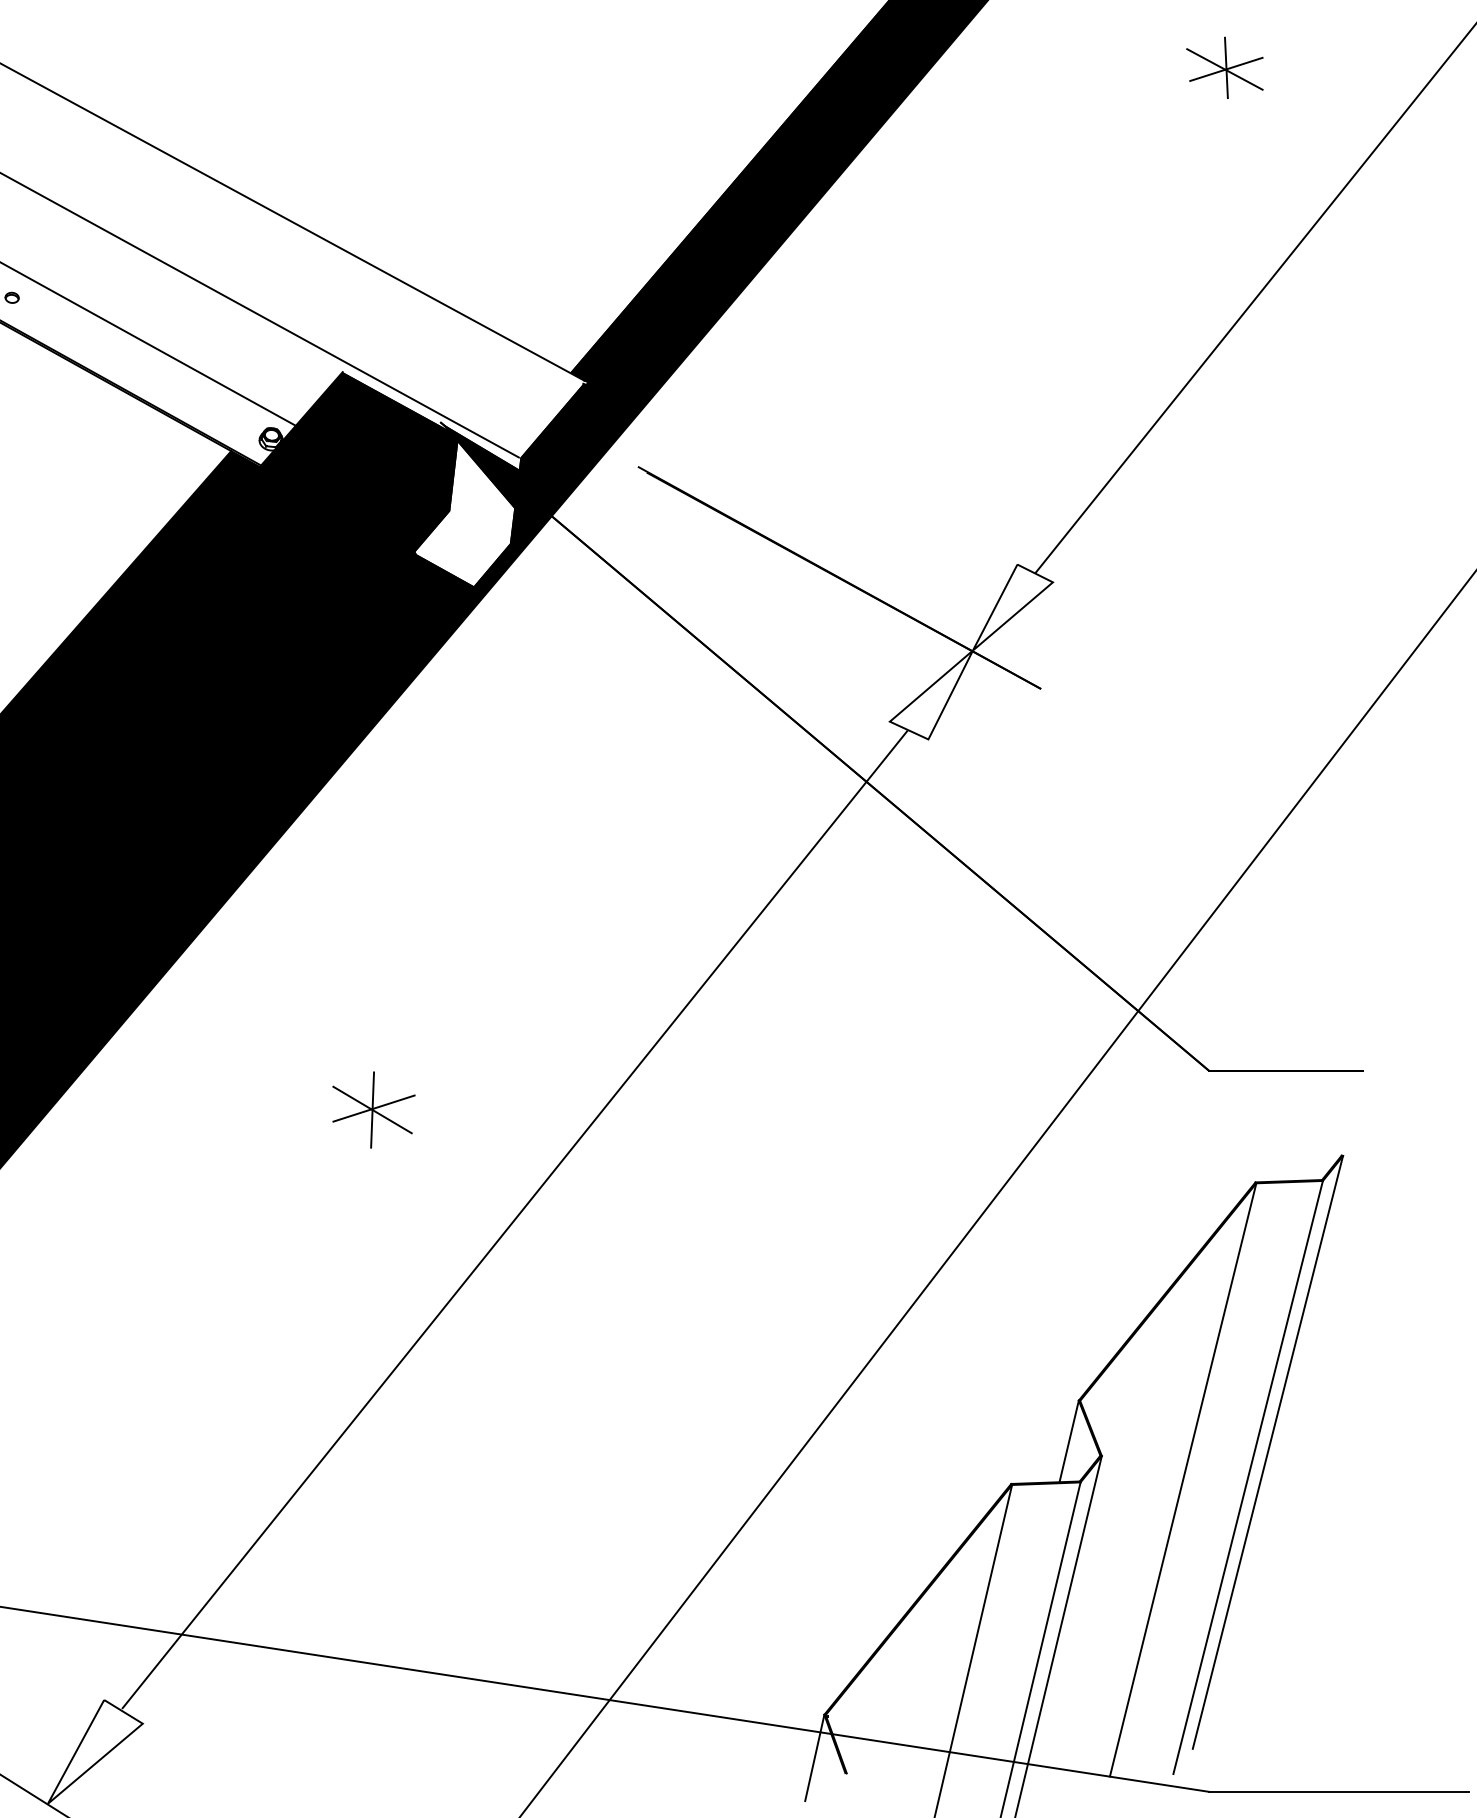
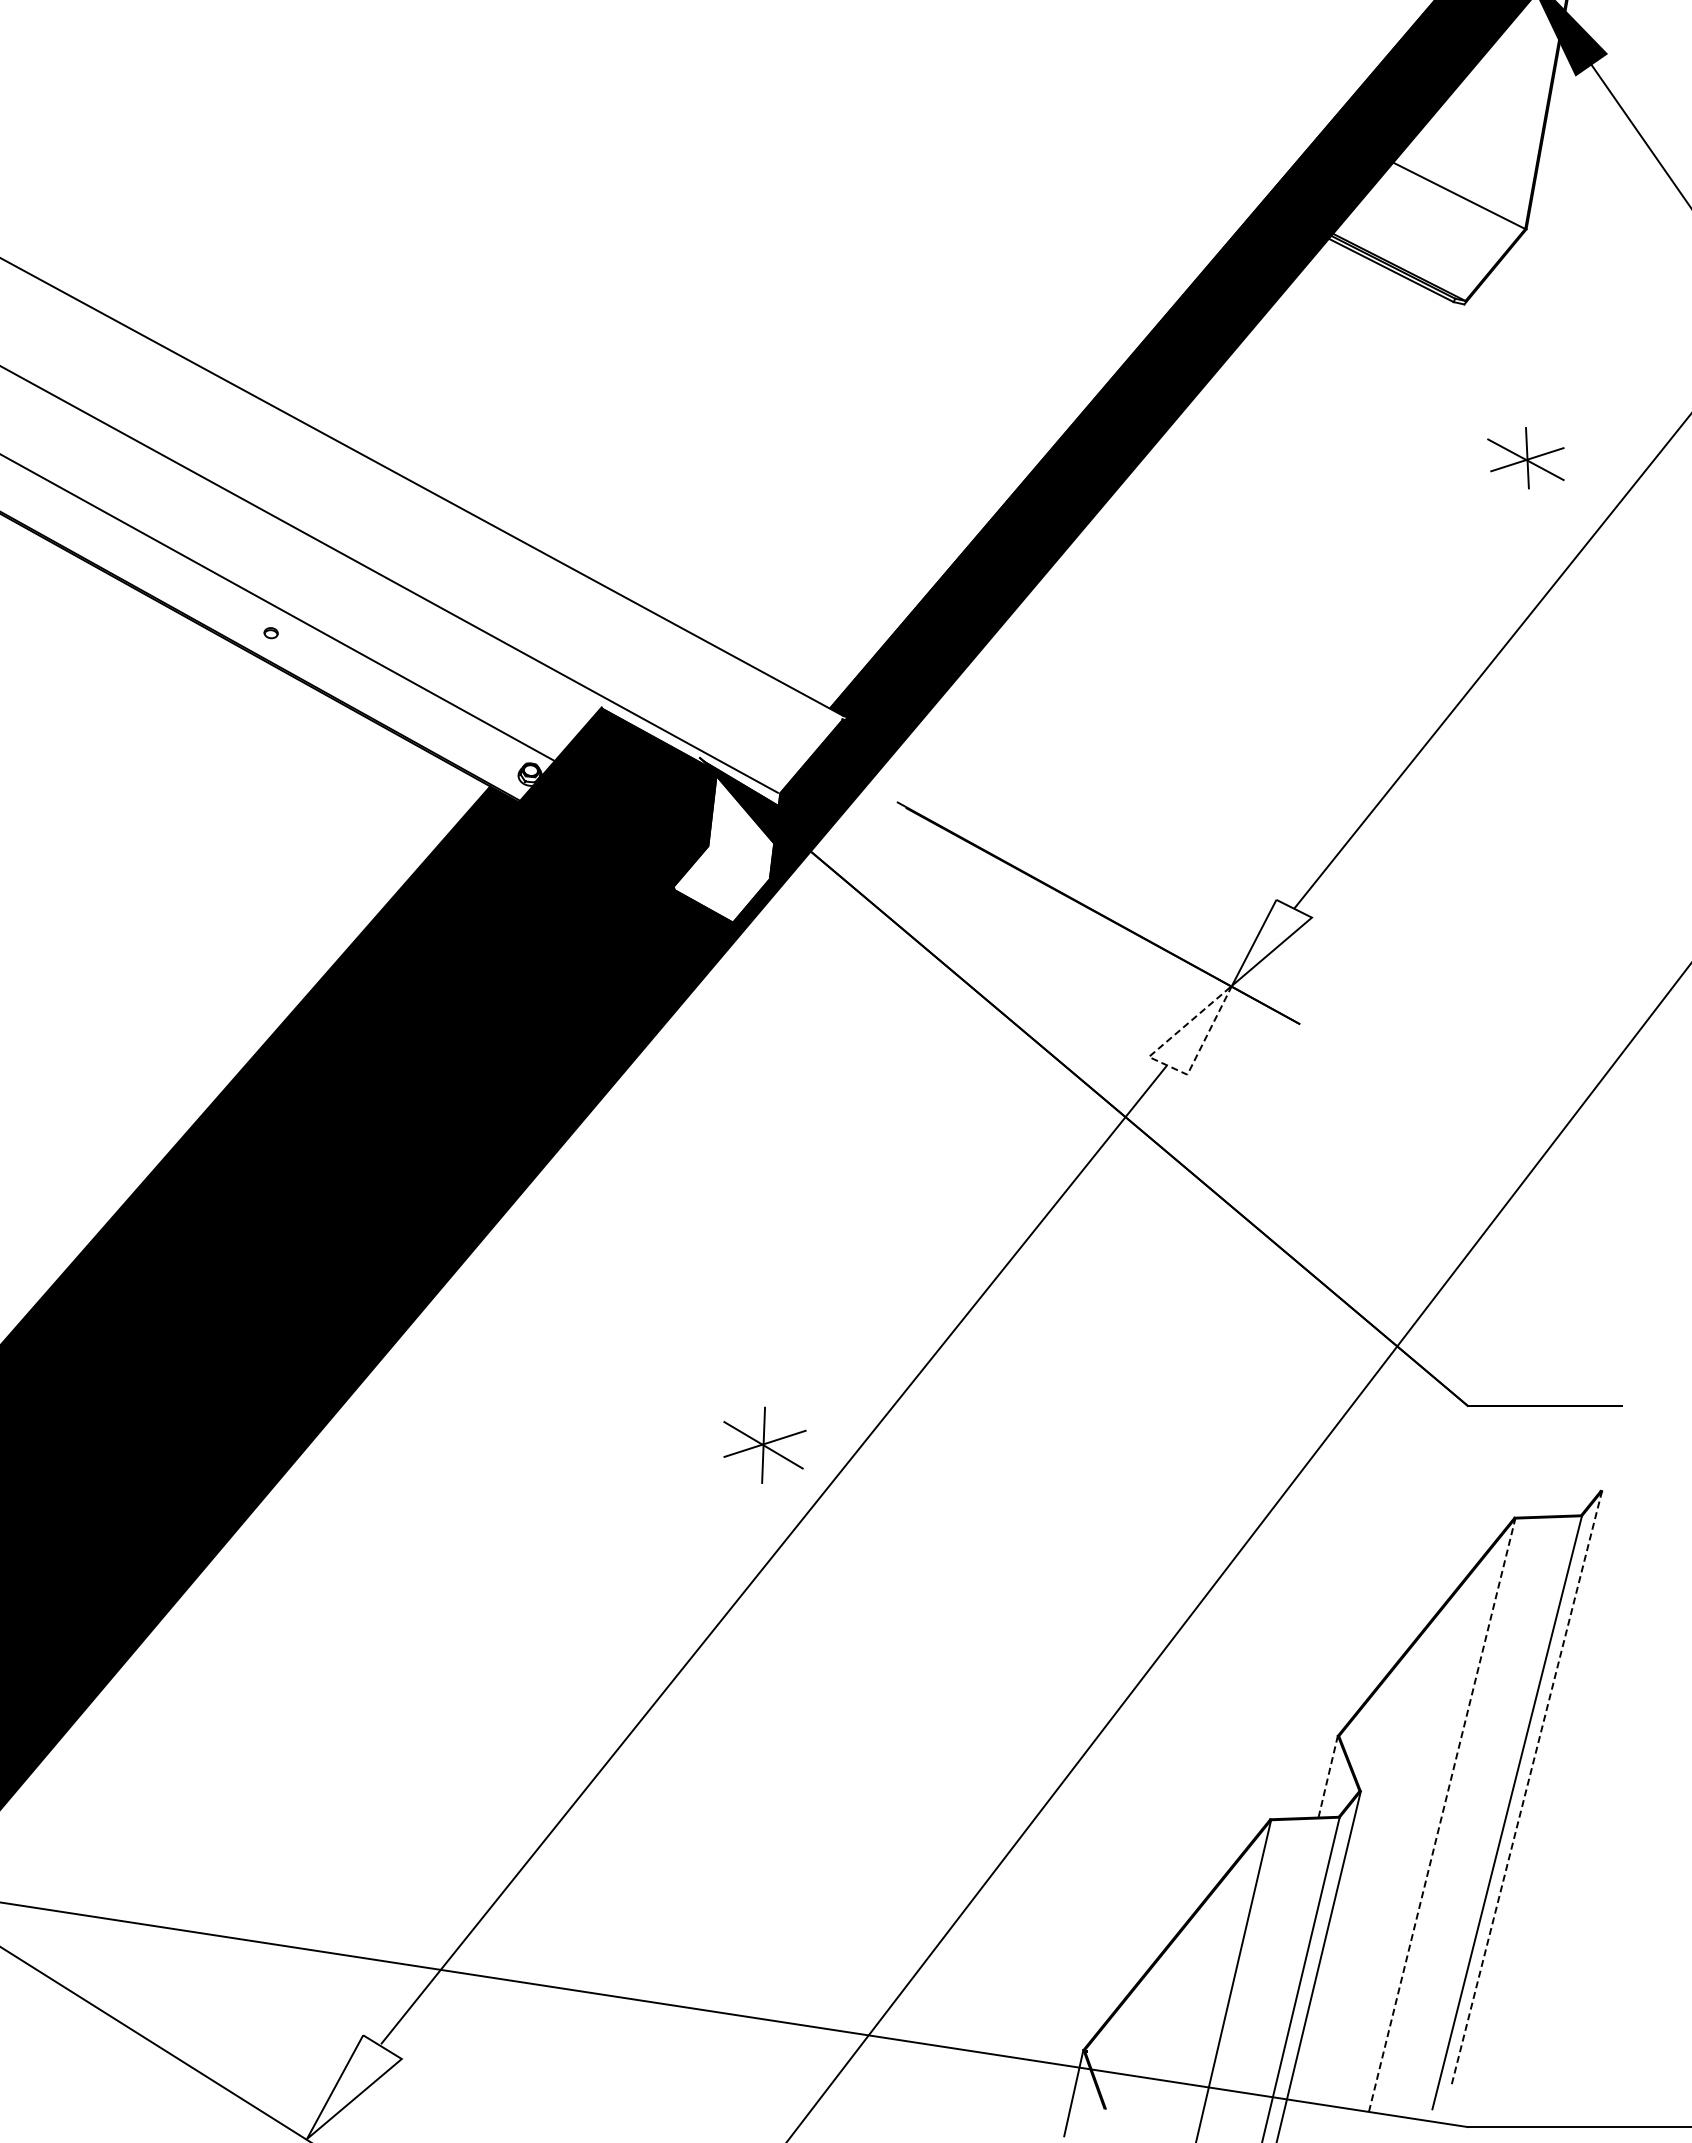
part: (1224, 68) -> (1525, 458), moved
line: (904, 728) -> (1163, 1063), solid -> dashed
part: (373, 1109) -> (764, 1444), moved
line: (1069, 1441) -> (1328, 1776), solid -> dashed
line: (1267, 1452) -> (1526, 1787), solid -> dashed
line: (1183, 1479) -> (1442, 1814), solid -> dashed

